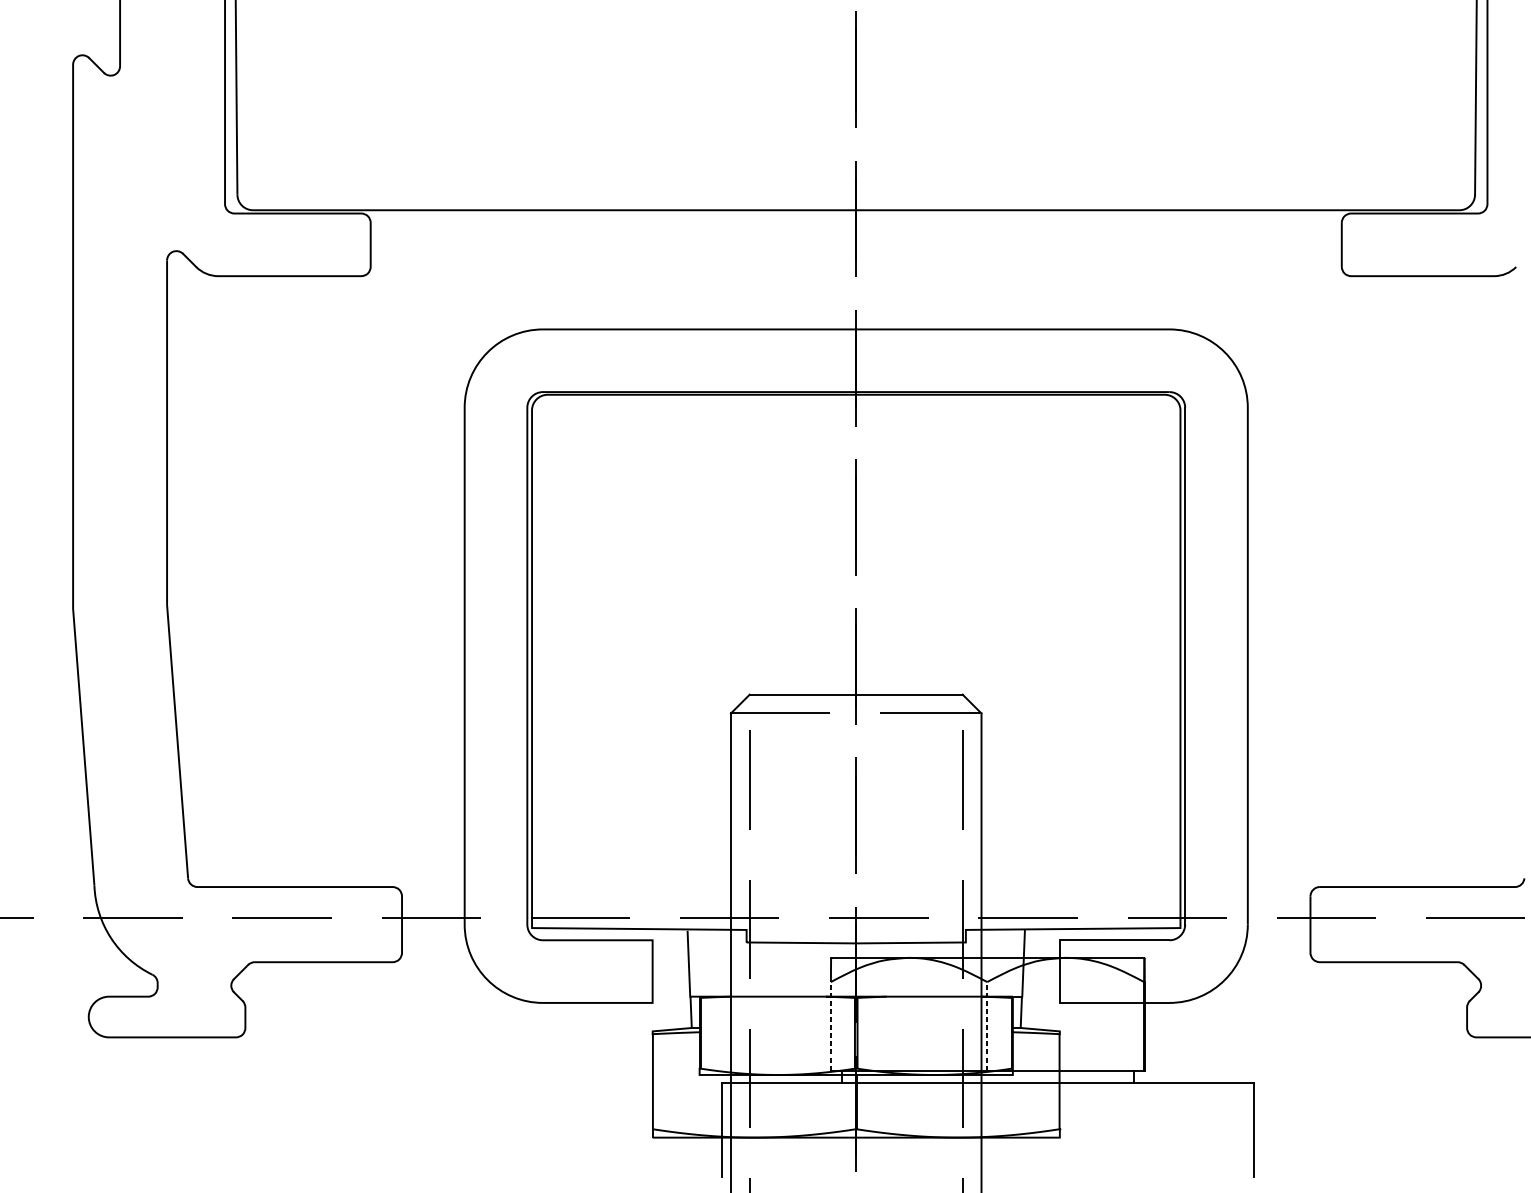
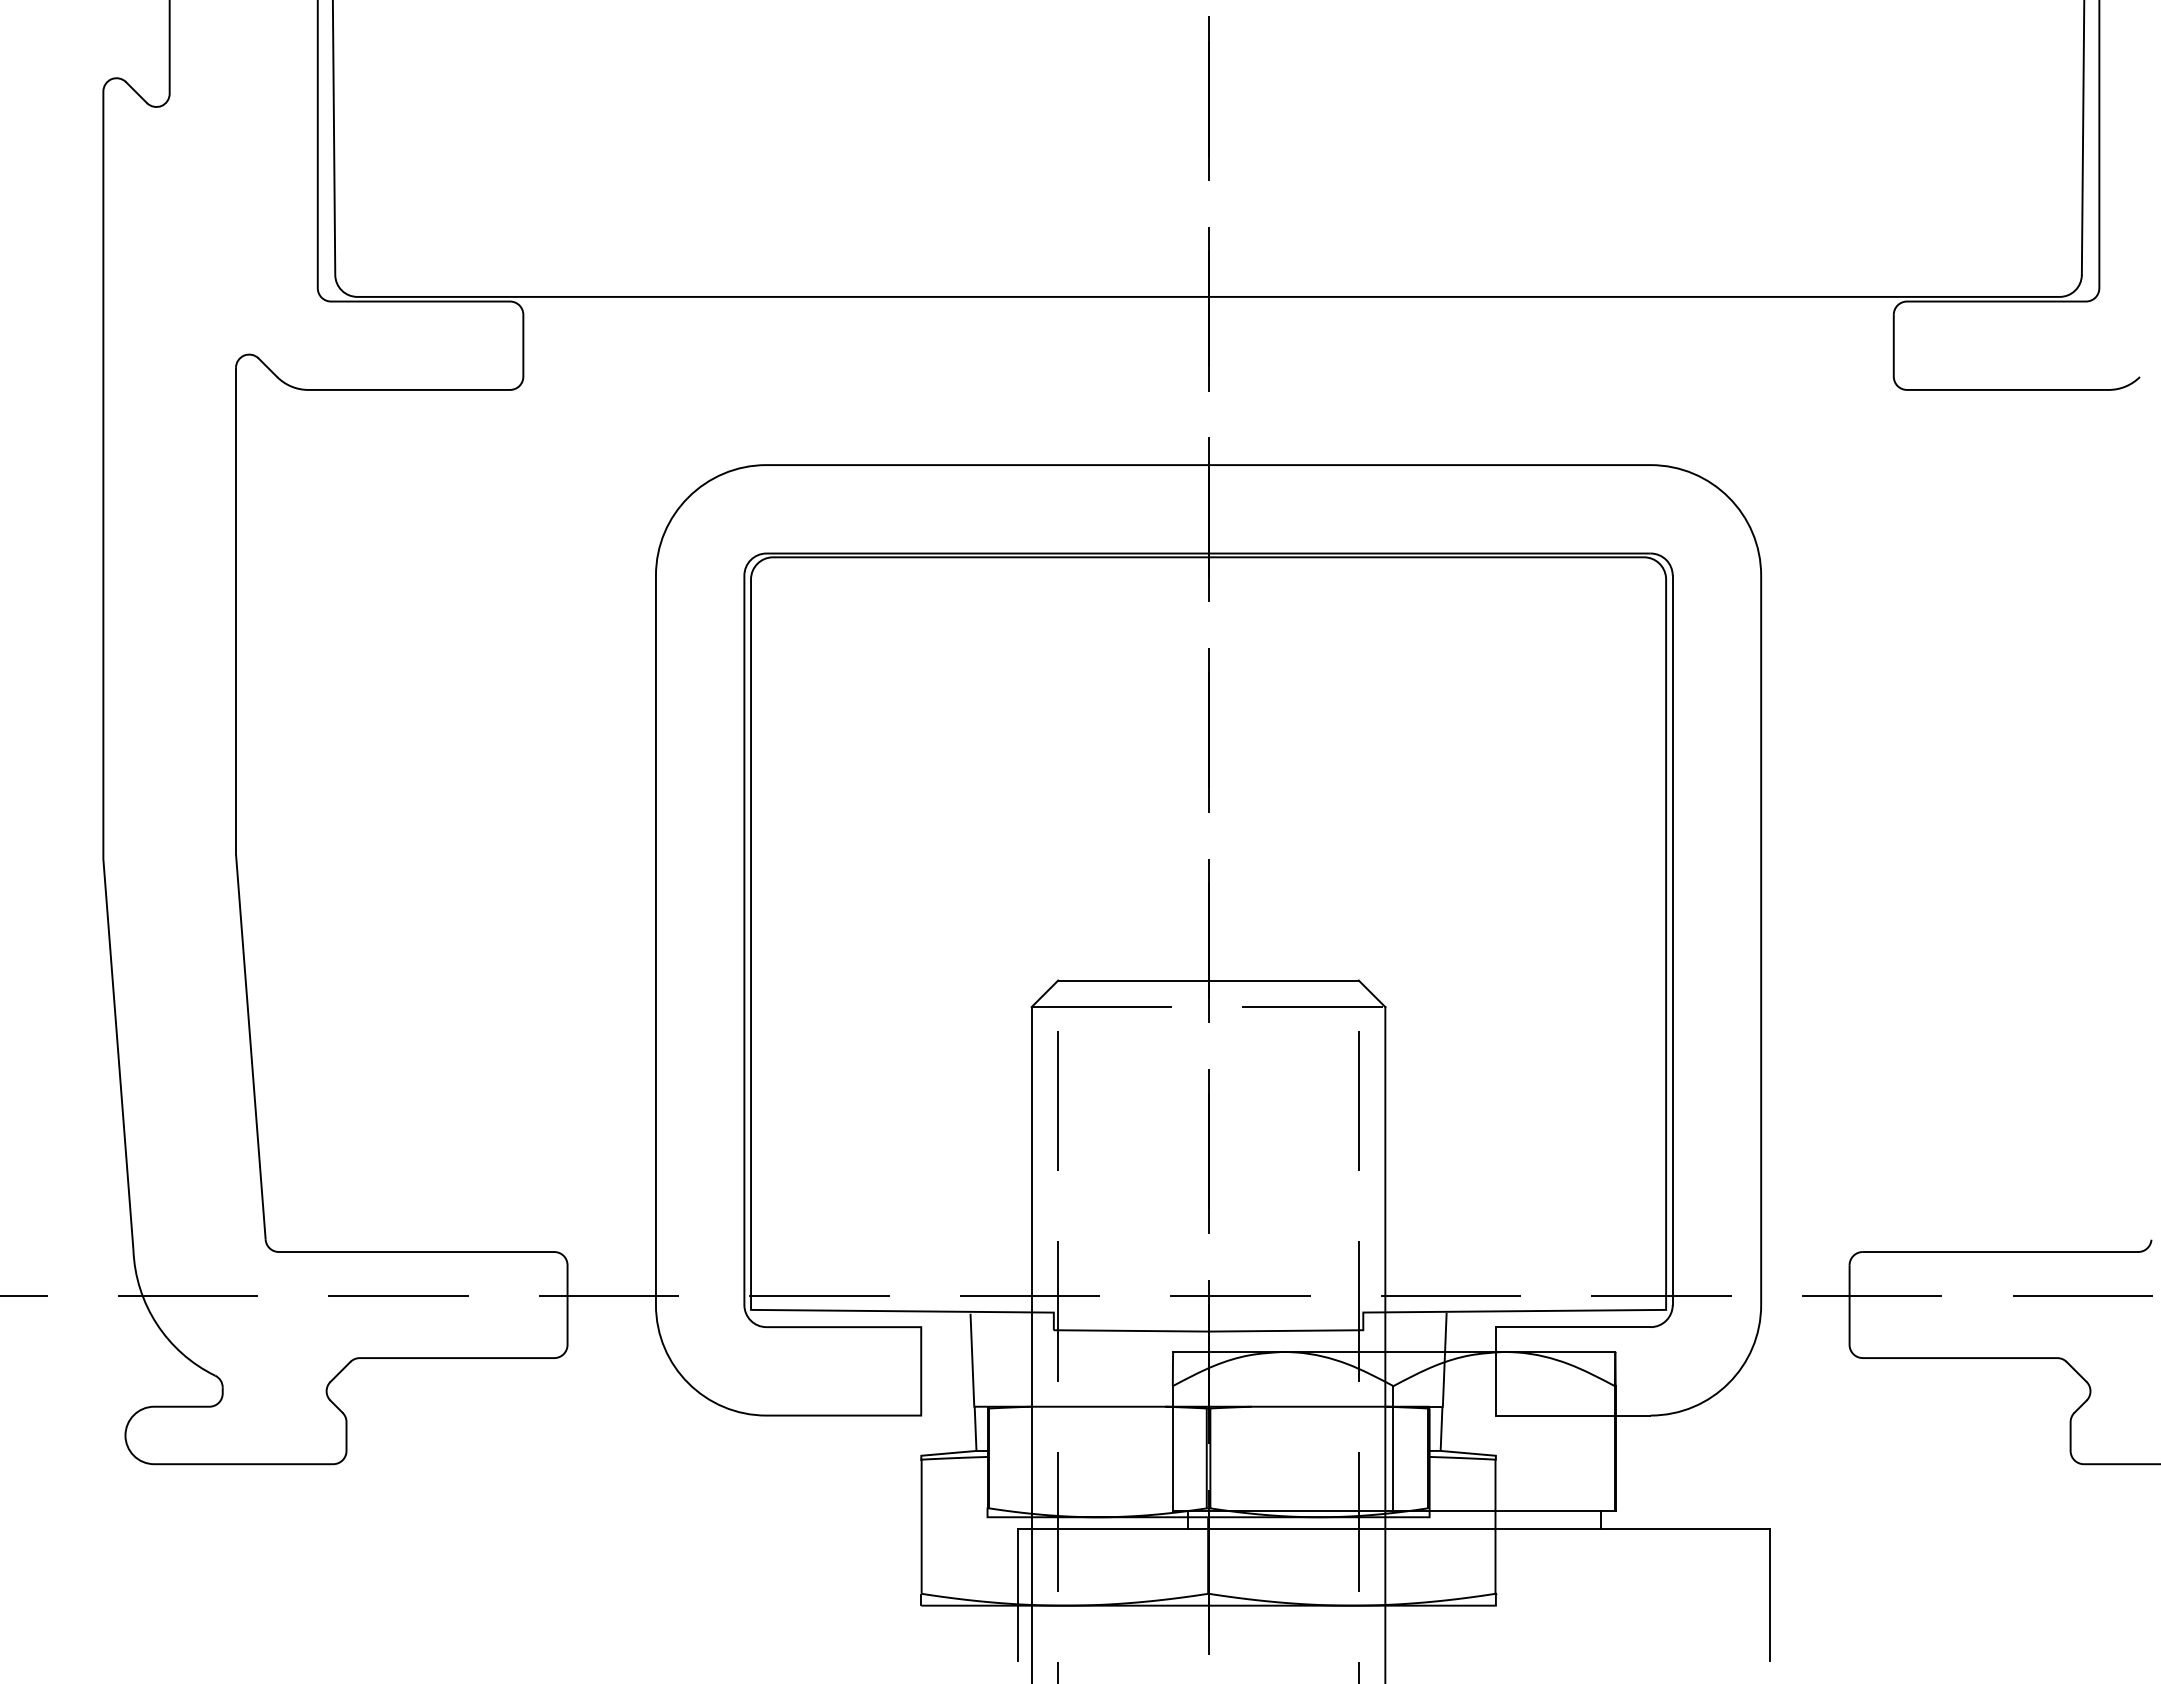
line: (830, 1026) -> (1172, 1448), dashed -> solid
line: (987, 1026) -> (1393, 1448), dashed -> solid

